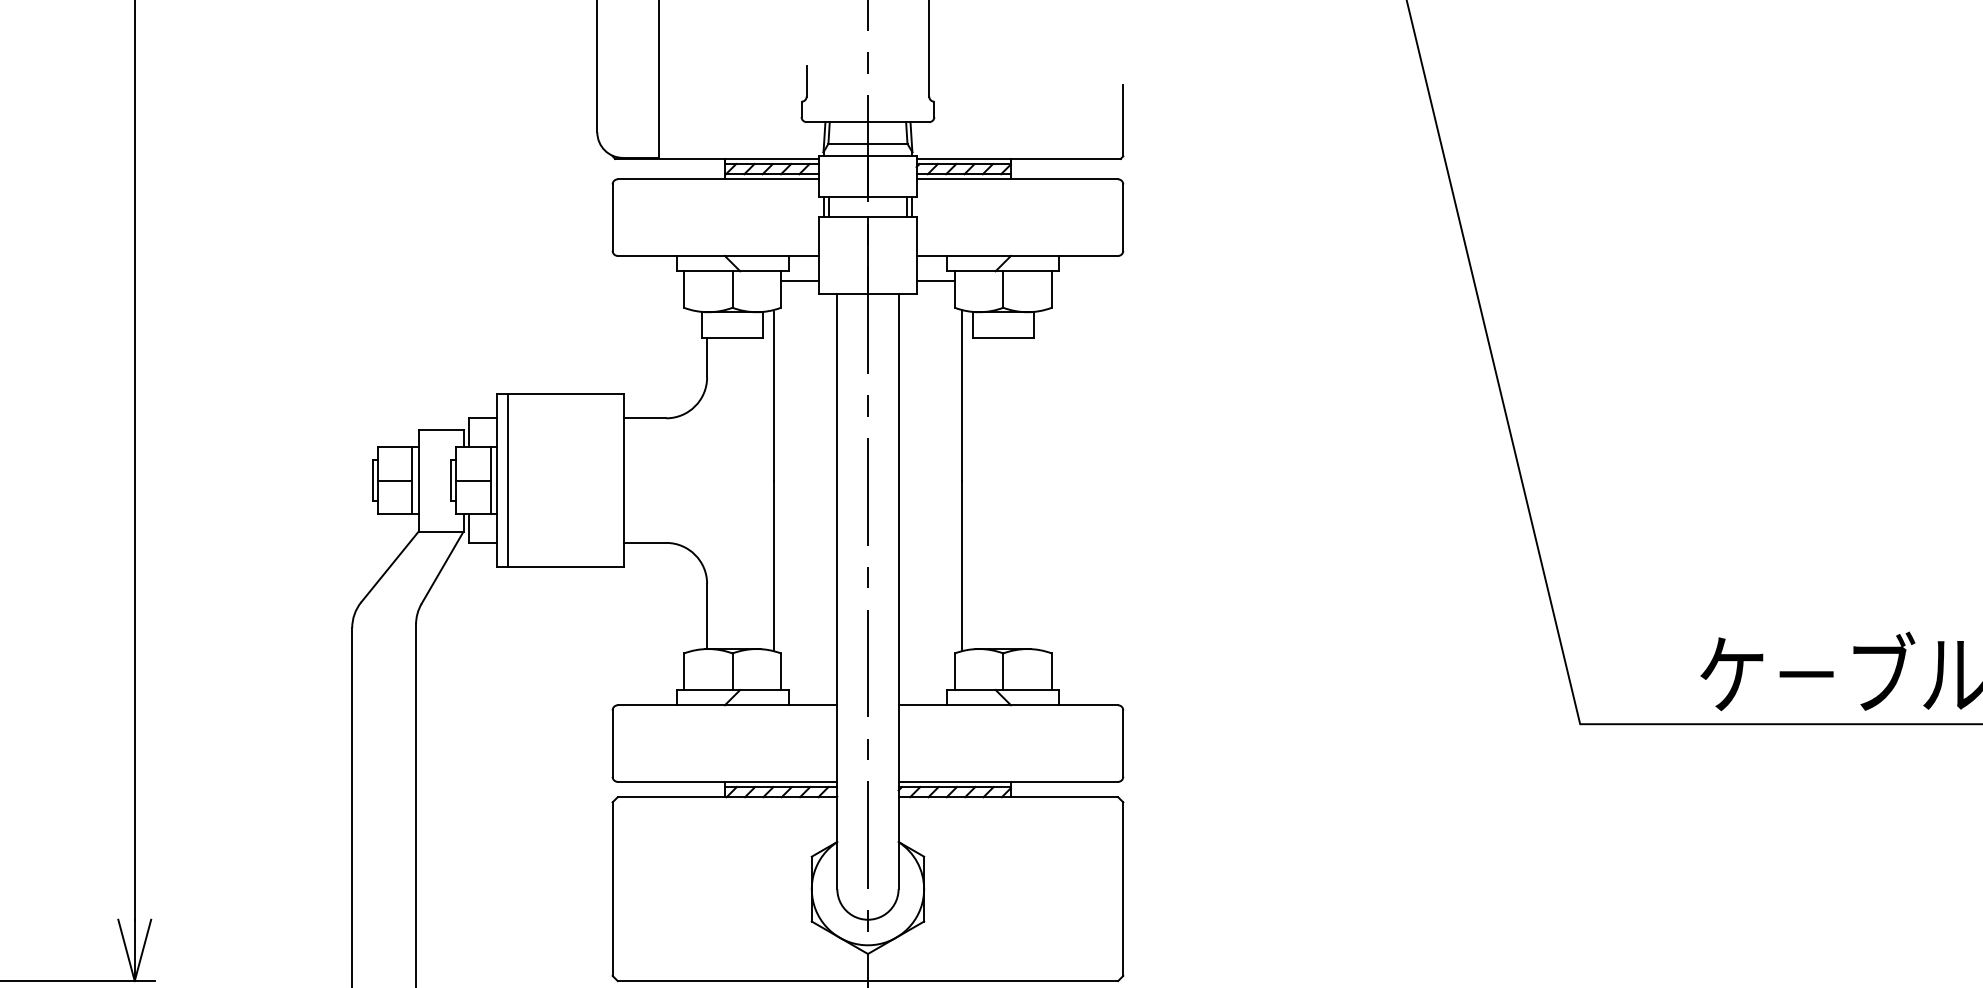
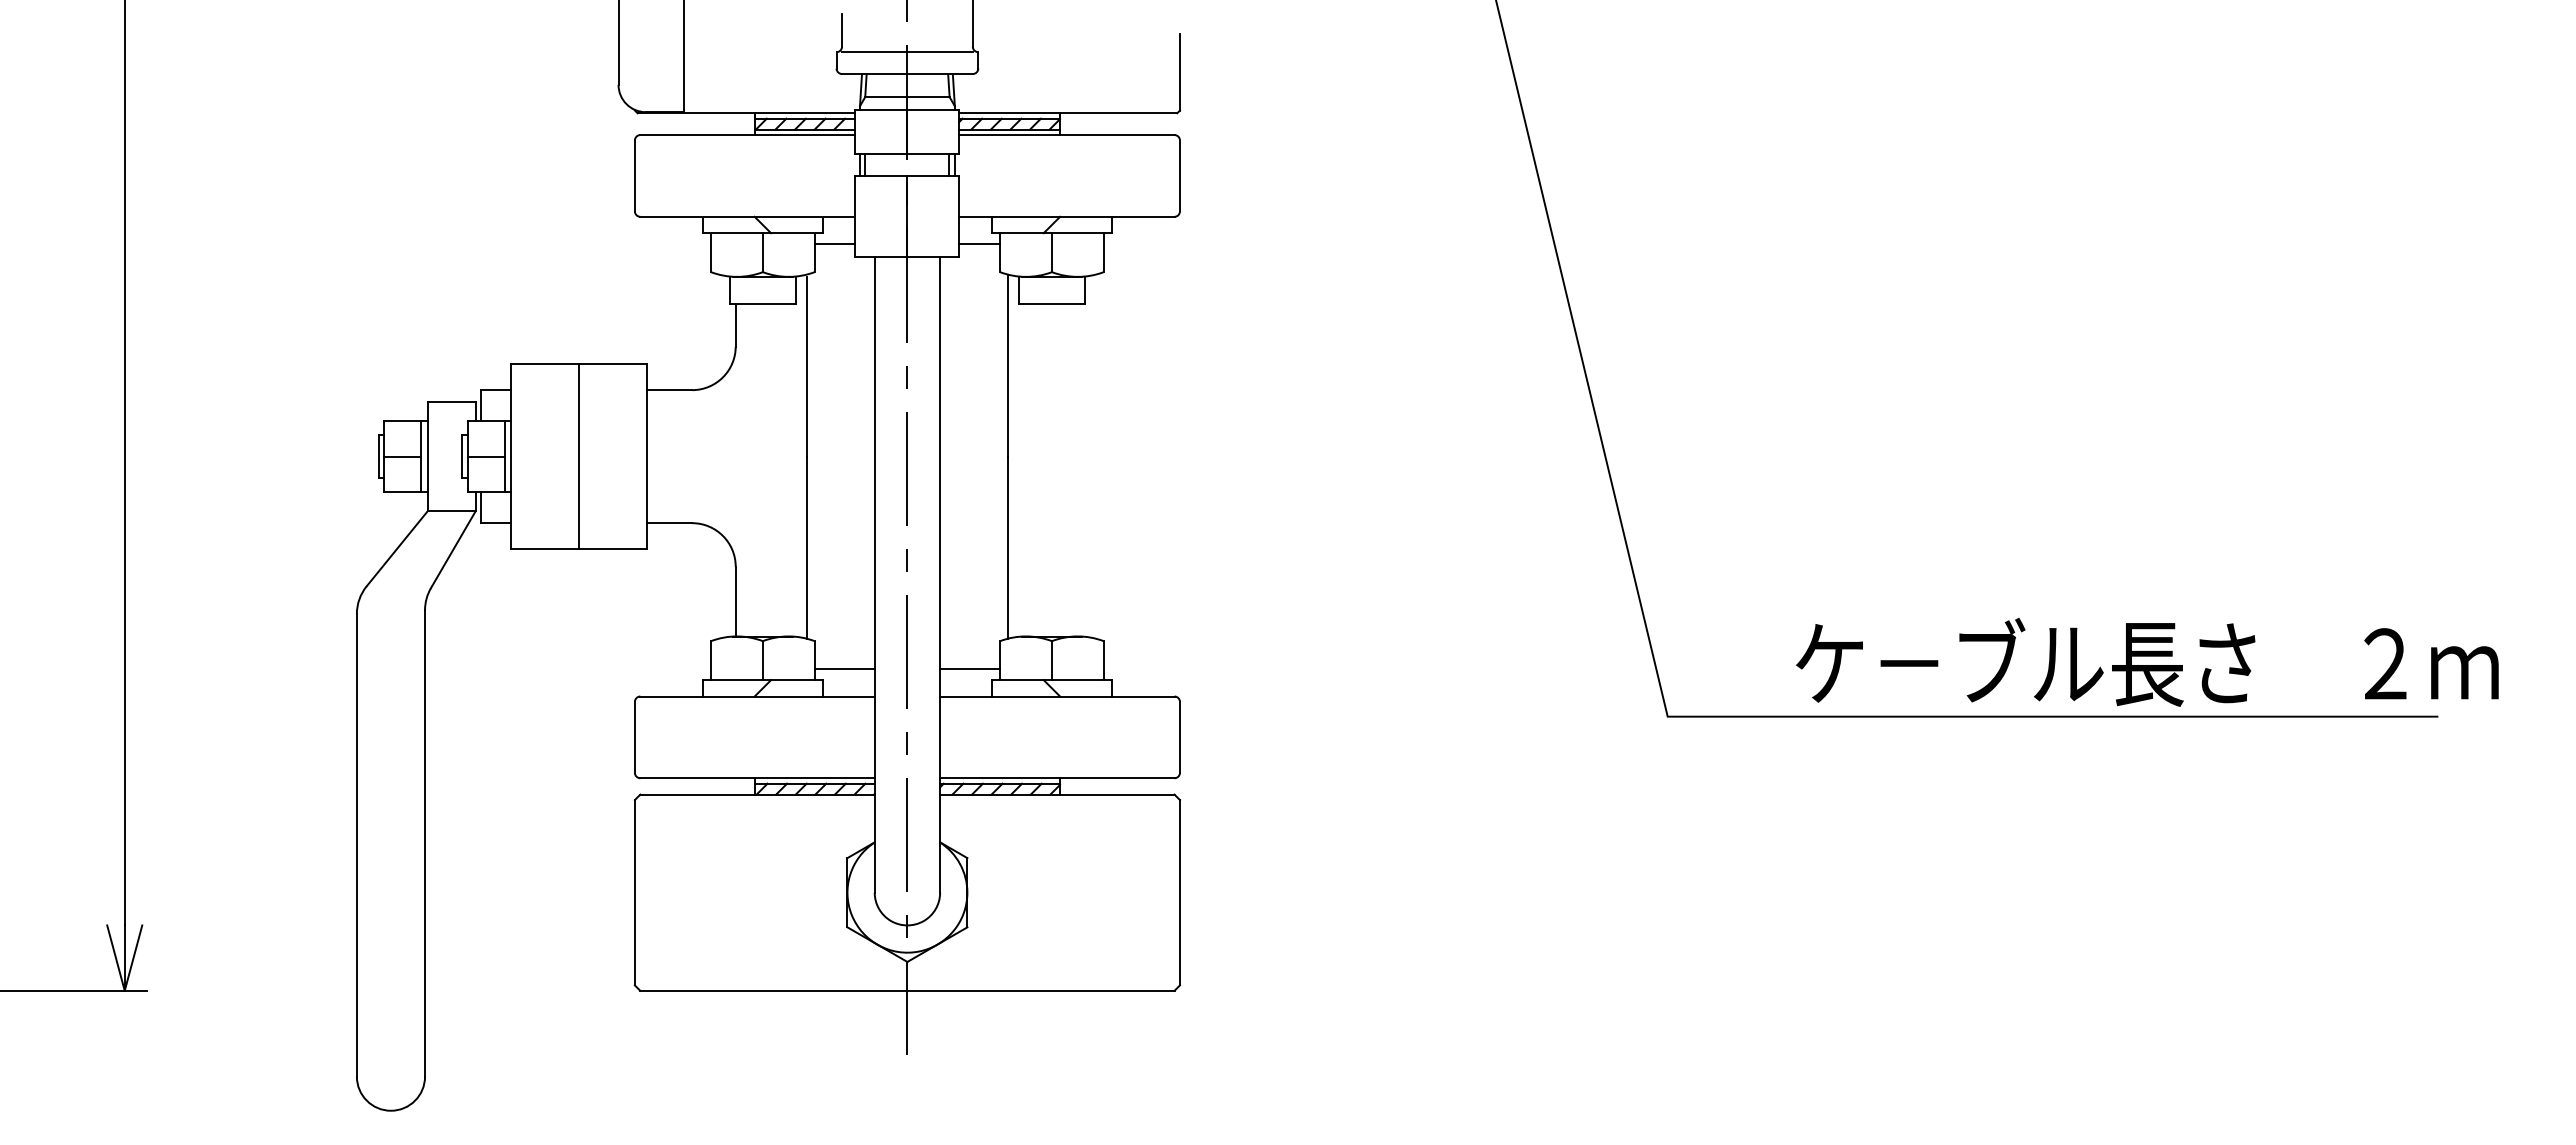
line: (868, 102) -> (907, 52), added
line: (508, 480) -> (579, 456), moved
line: (809, 680) -> (844, 669), added
line: (927, 680) -> (970, 669), added

